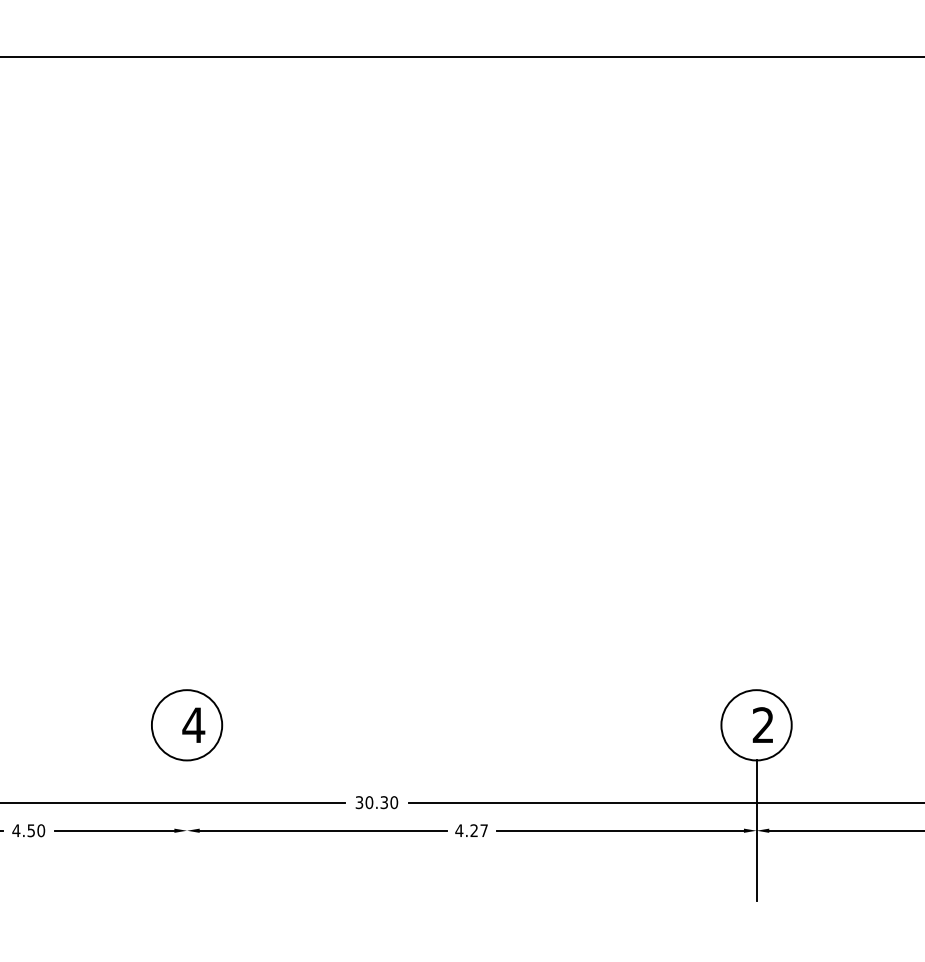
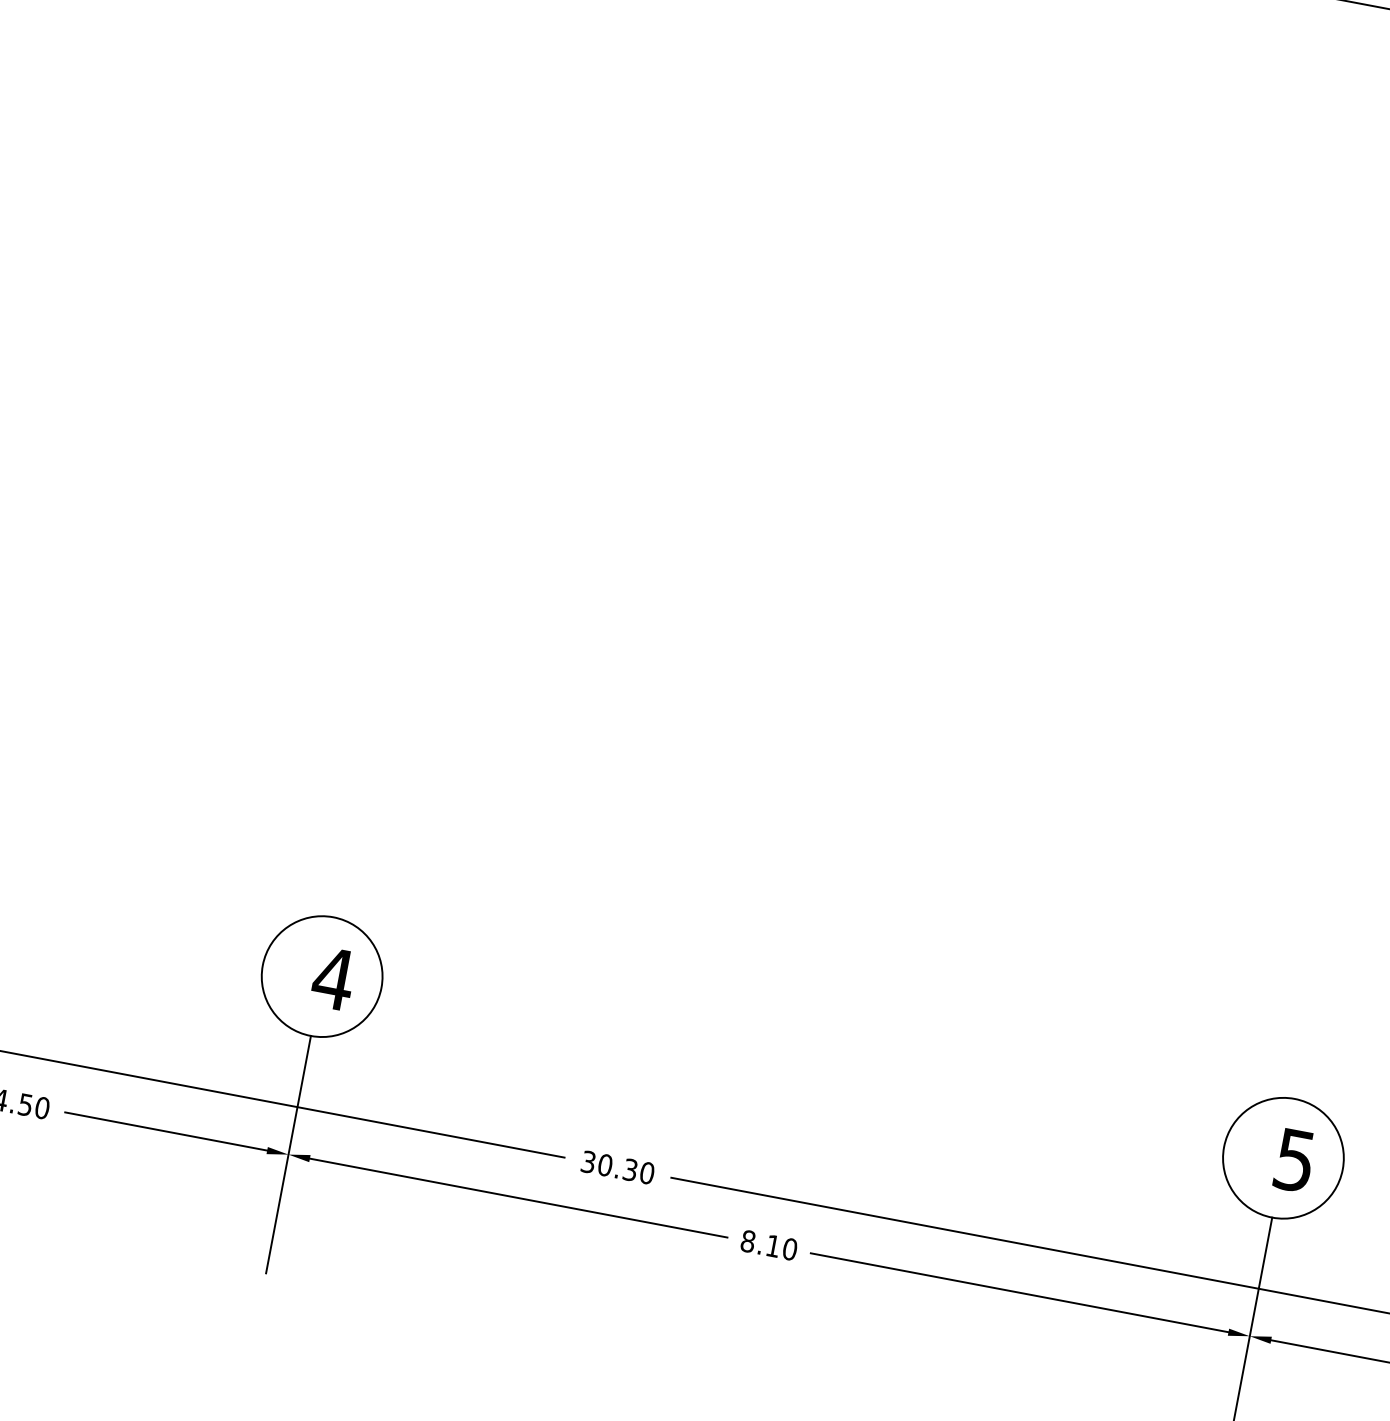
text: (762, 725) -> (1293, 1160), 2 -> 5
line: (187, 830) -> (289, 1154), added
text: (471, 830) -> (768, 1244), 4.27 -> 8.10

